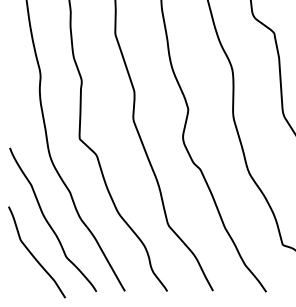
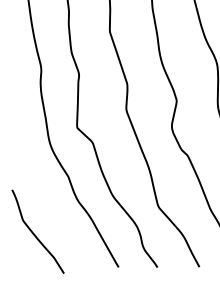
curve: (48, 221) -> (48, 203), removed

